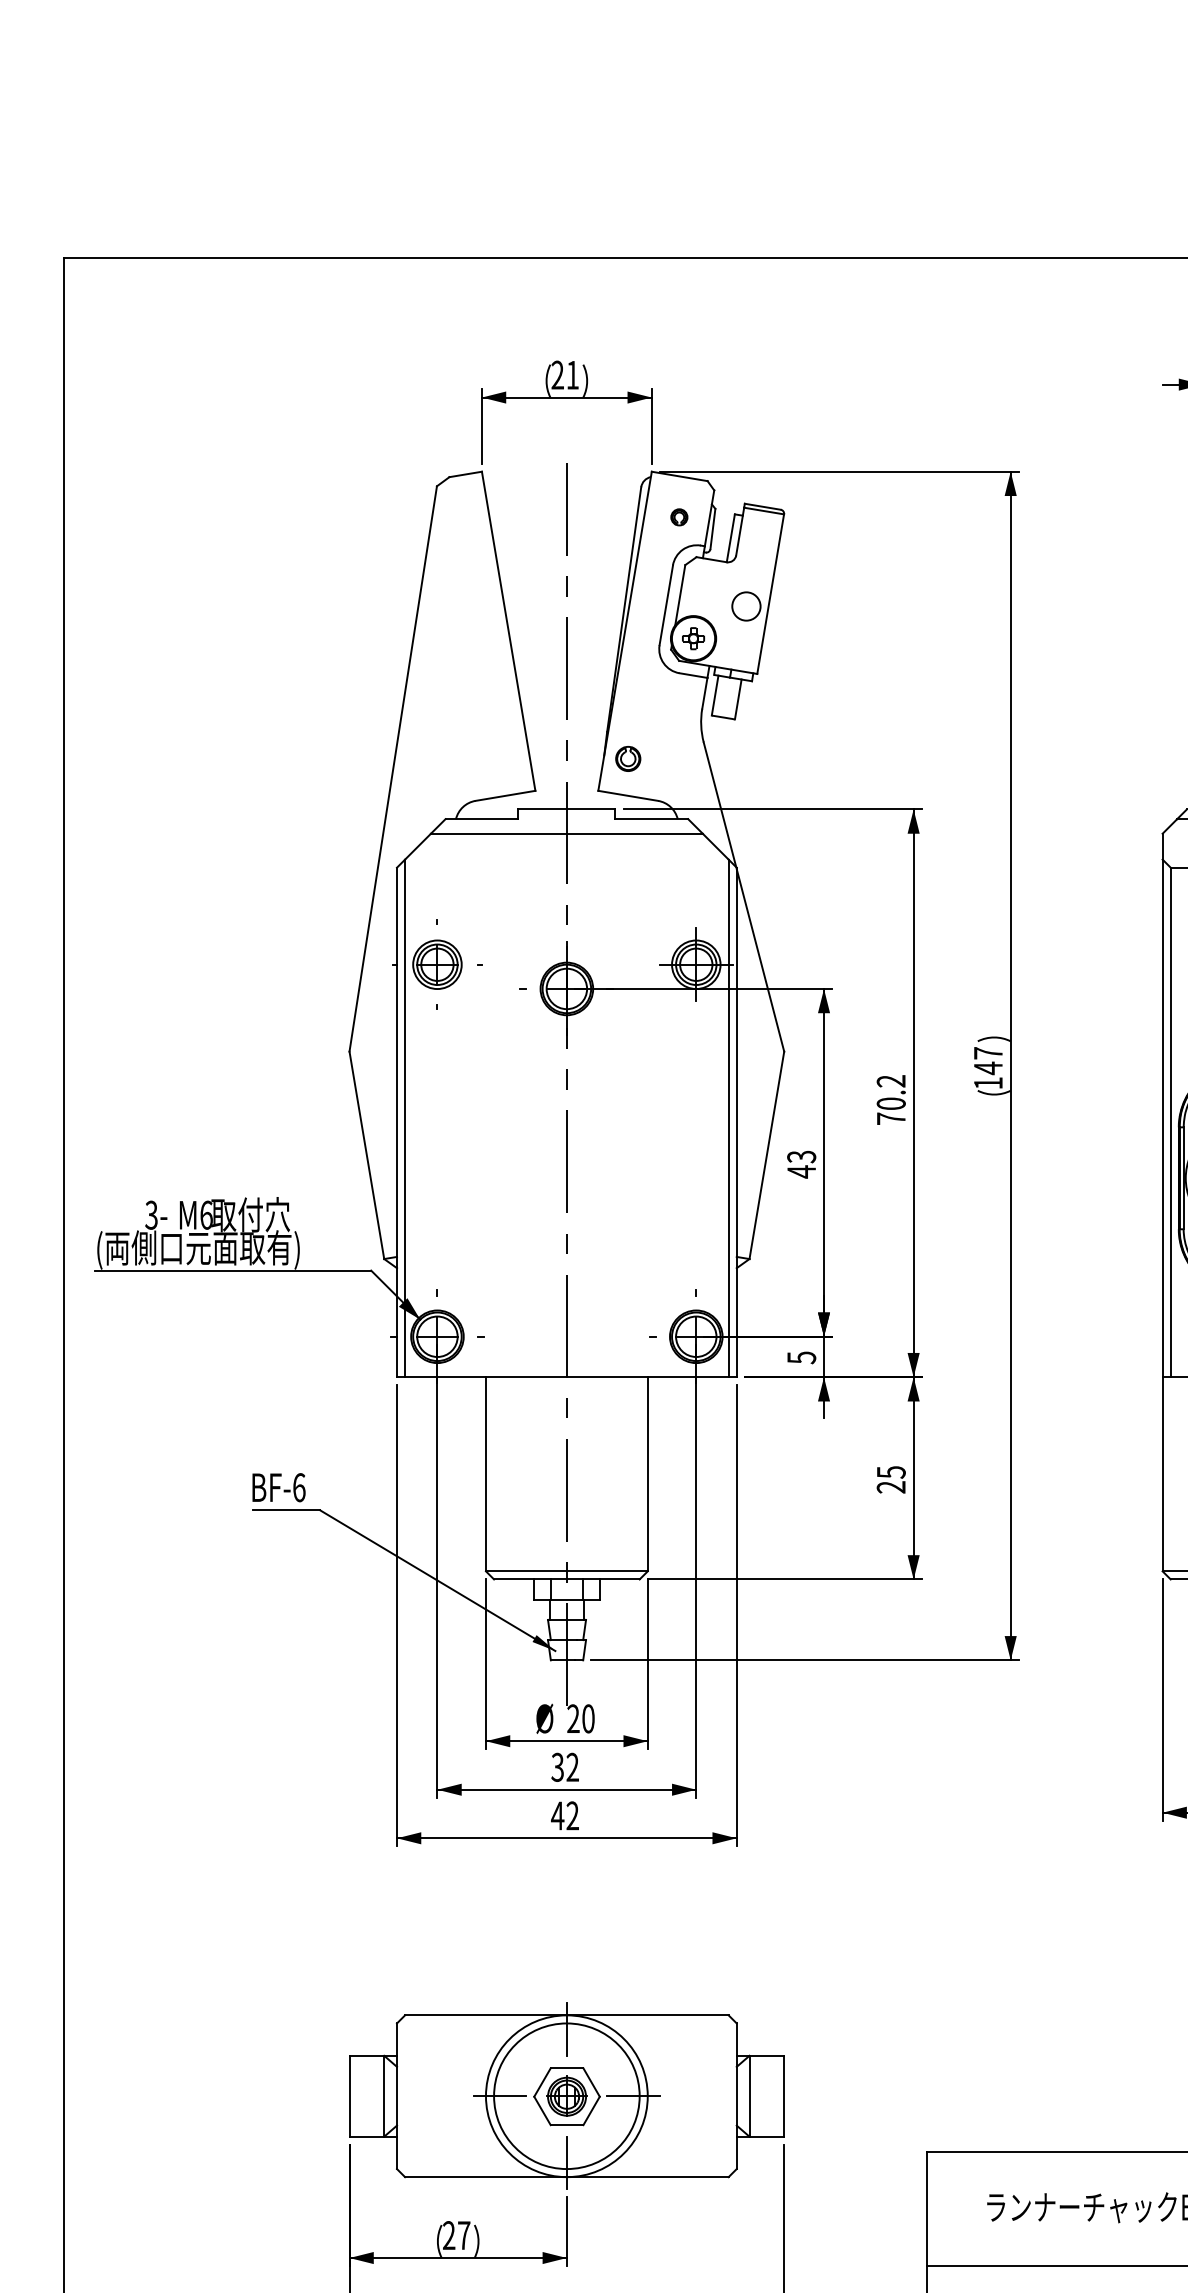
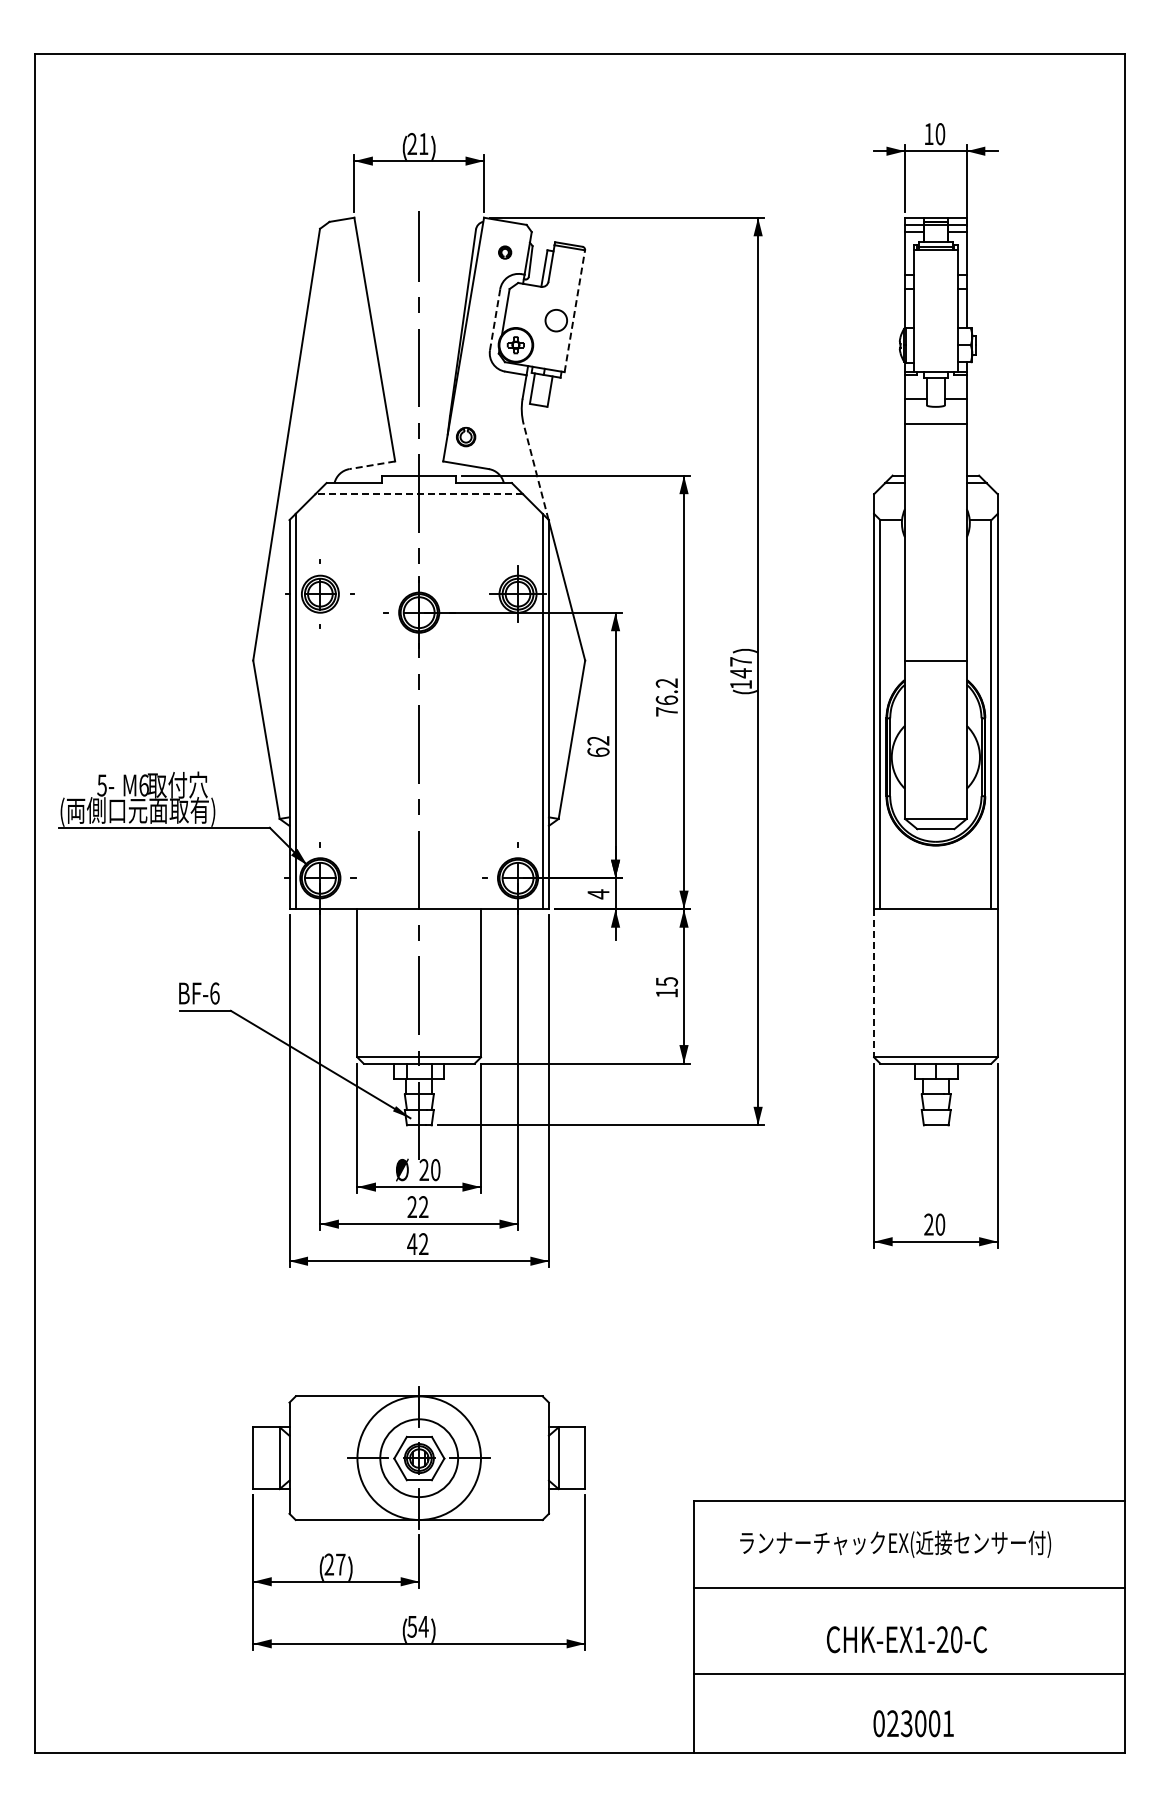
line: (770, 594) -> (574, 311), solid -> dashed
line: (666, 604) -> (495, 319), solid -> dashed
line: (504, 796) -> (371, 465), solid -> dashed
line: (720, 804) -> (536, 471), solid -> dashed
line: (567, 834) -> (419, 494), solid -> dashed
text: (890, 1102) -> (666, 699), 70.2 -> 76.2
text: (801, 1164) -> (598, 746), 43 -> 62
text: (150, 1215) -> (101, 785), 3- -> 5-
text: (801, 1358) -> (598, 894), 5 -> 4
line: (1163, 1474) -> (874, 983), solid -> dashed
text: (890, 1486) -> (666, 992), 25 -> 15
text: (556, 1767) -> (411, 1207), 32 -> 22
circle: (565, 2095) -> (418, 1457), size x0.7

